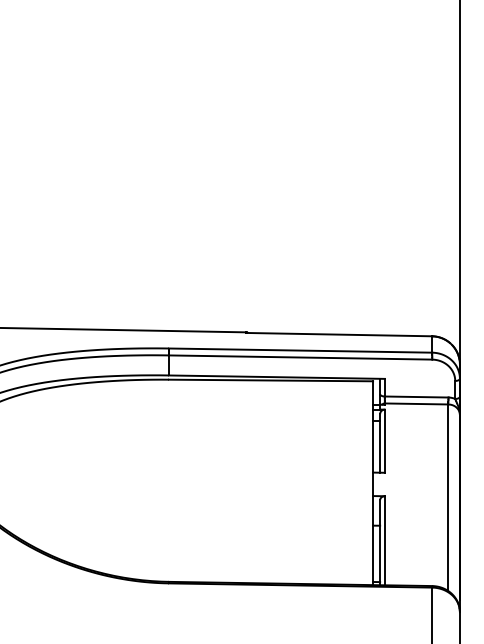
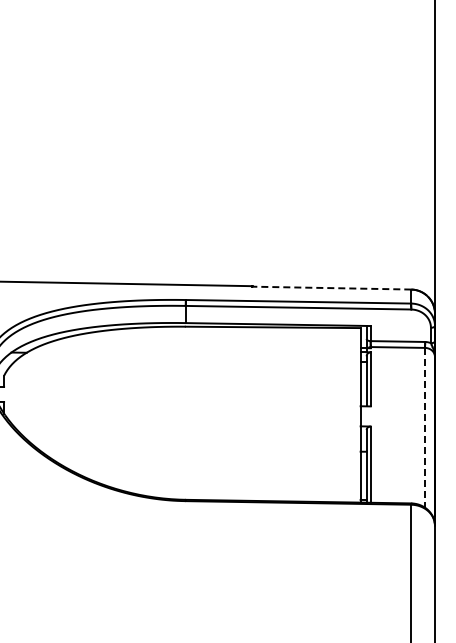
line: (339, 335) -> (331, 288), solid -> dashed
line: (448, 497) -> (425, 427), solid -> dashed

